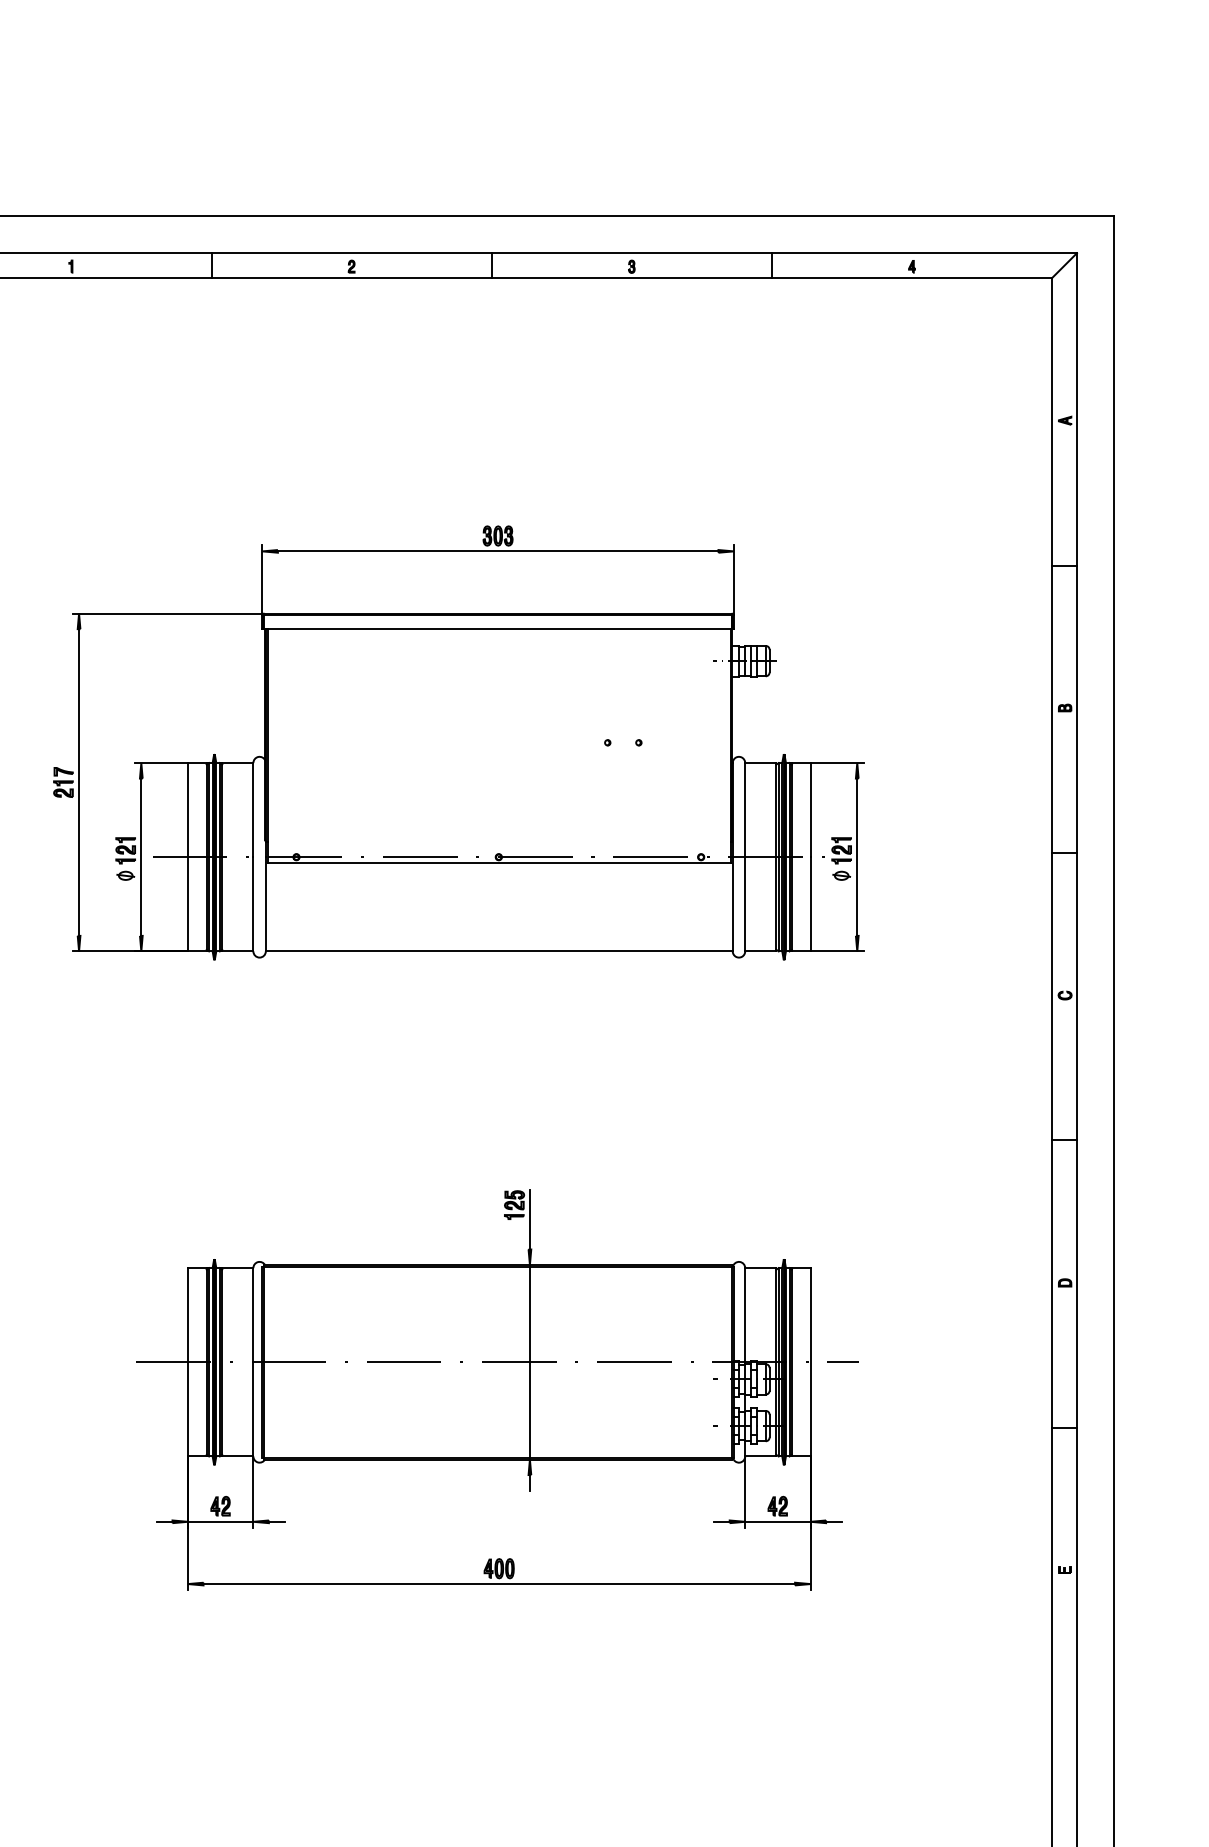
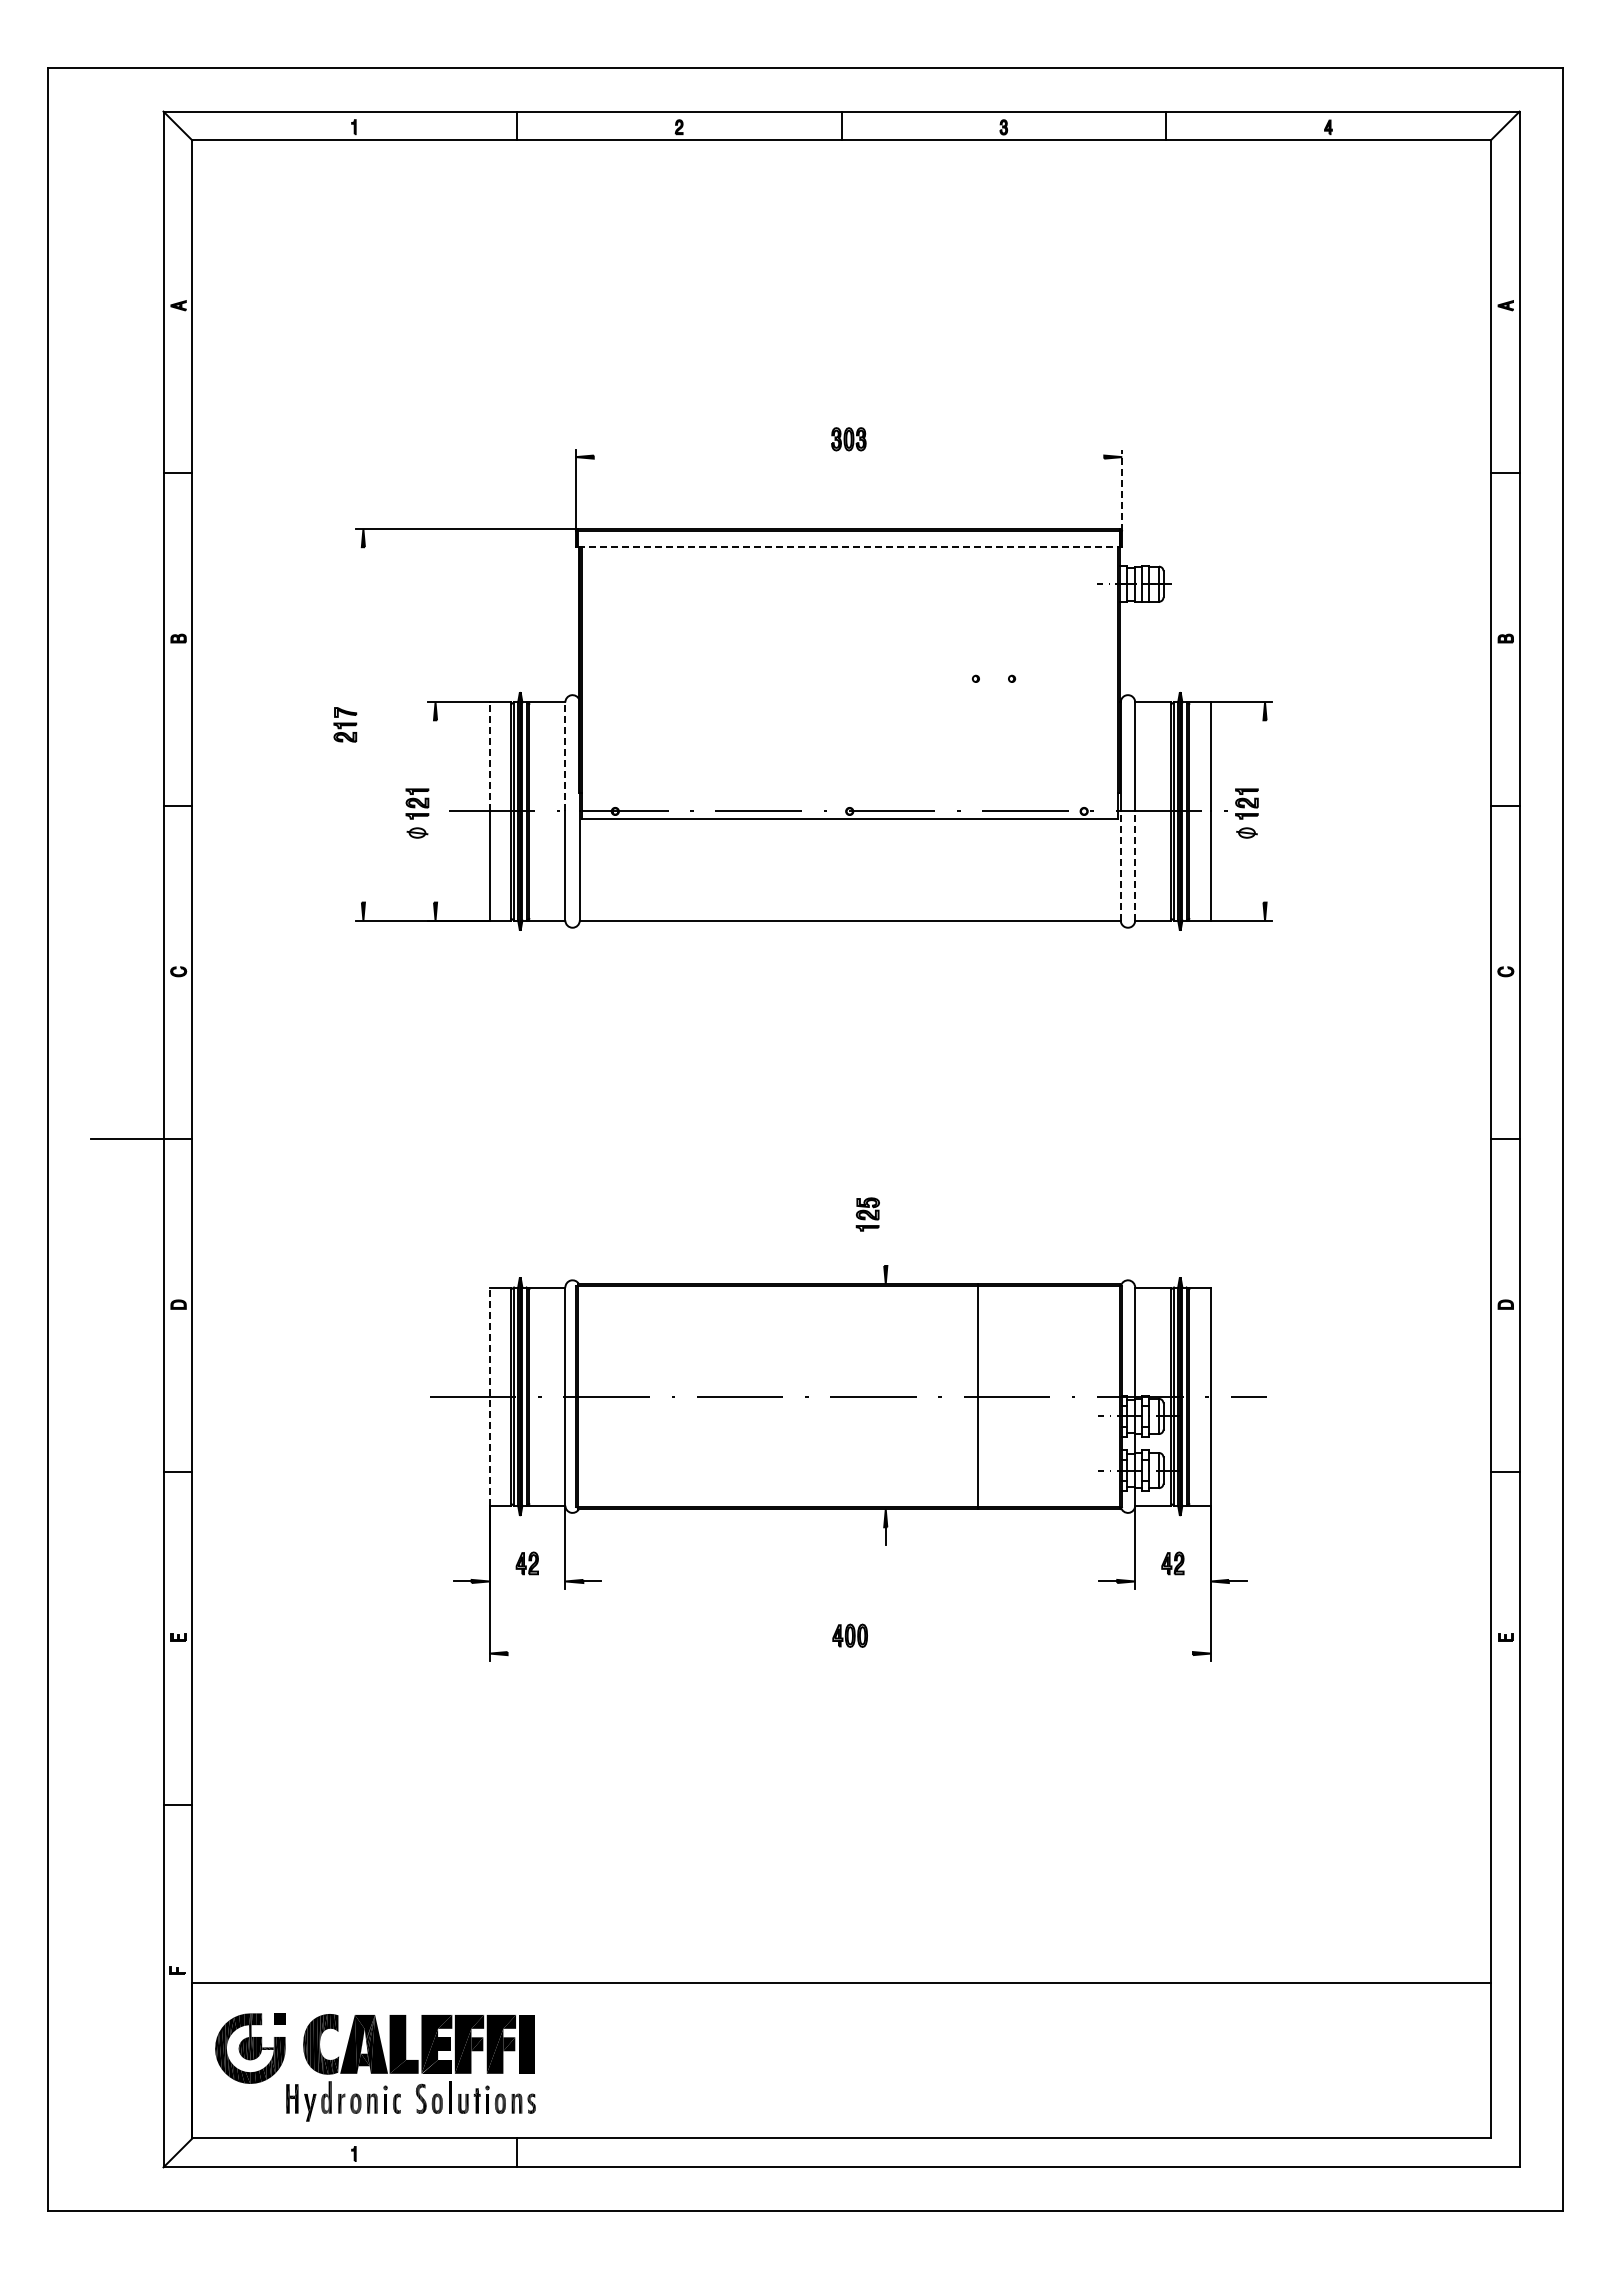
line: (497, 551) -> (848, 457), removed
line: (734, 580) -> (1122, 490), solid -> dashed
line: (498, 629) -> (849, 547), solid -> dashed
line: (79, 782) -> (363, 724), removed
line: (187, 809) -> (489, 756), solid -> dashed
line: (253, 809) -> (565, 756), solid -> dashed
line: (141, 857) -> (435, 811), removed
line: (857, 857) -> (1265, 811), removed
line: (732, 904) -> (1120, 866), solid -> dashed
line: (745, 904) -> (1135, 866), solid -> dashed
line: (529, 1219) -> (885, 1231), removed
line: (187, 1362) -> (489, 1396), solid -> dashed
line: (529, 1362) -> (977, 1396), moved
line: (220, 1521) -> (527, 1581), removed
line: (777, 1521) -> (1172, 1581), removed
line: (498, 1583) -> (849, 1653), removed

